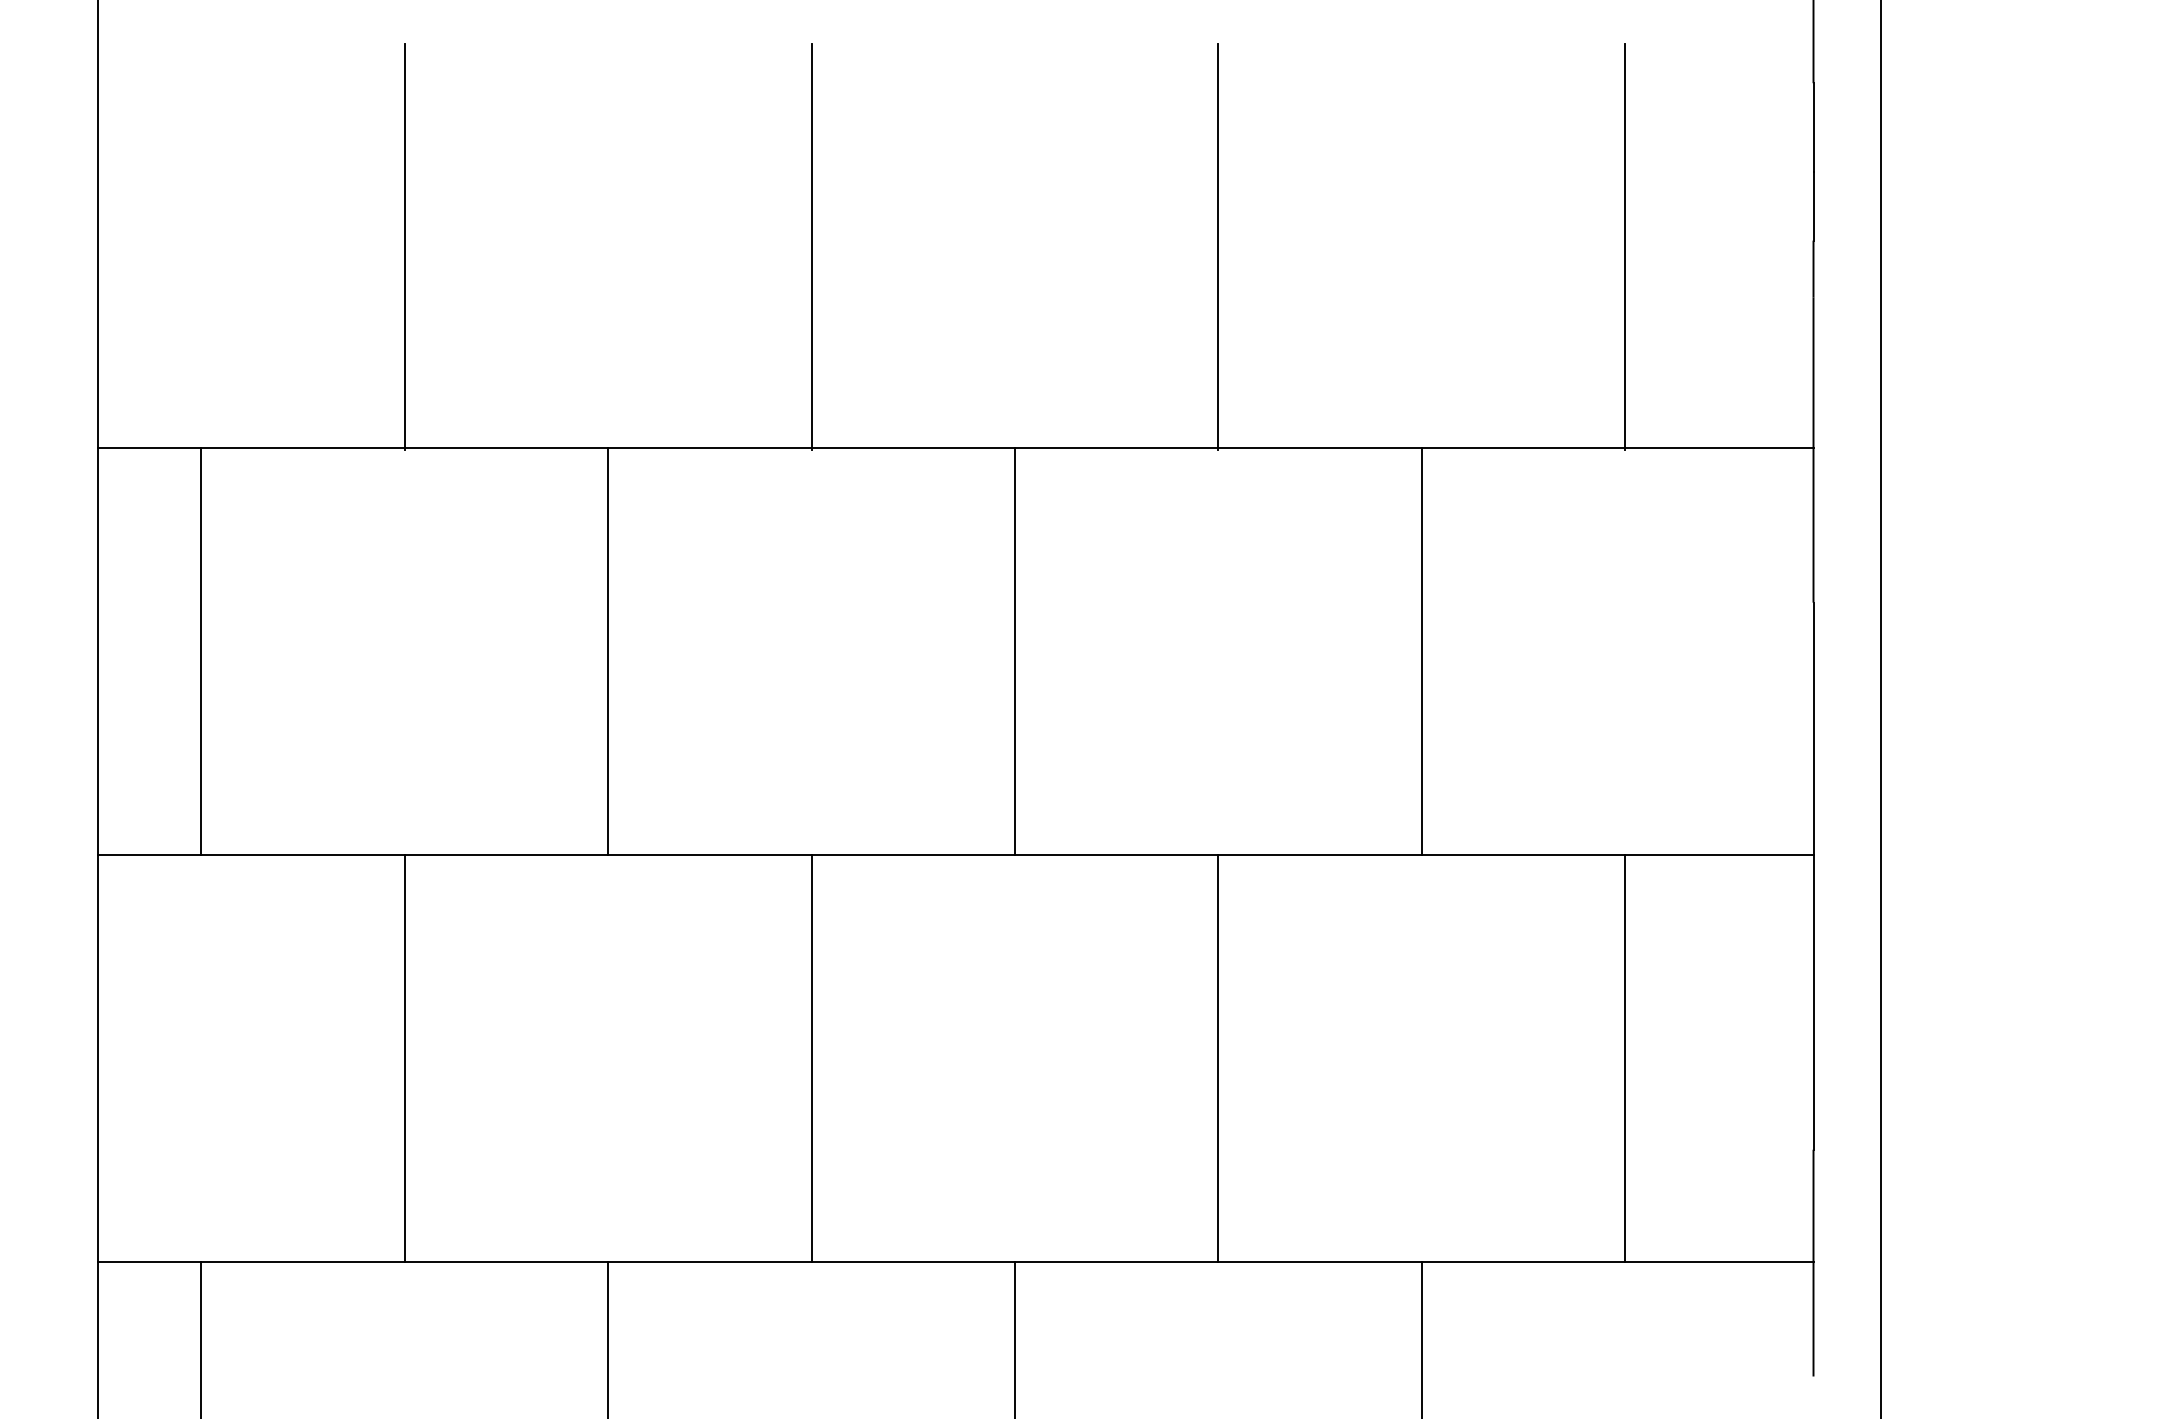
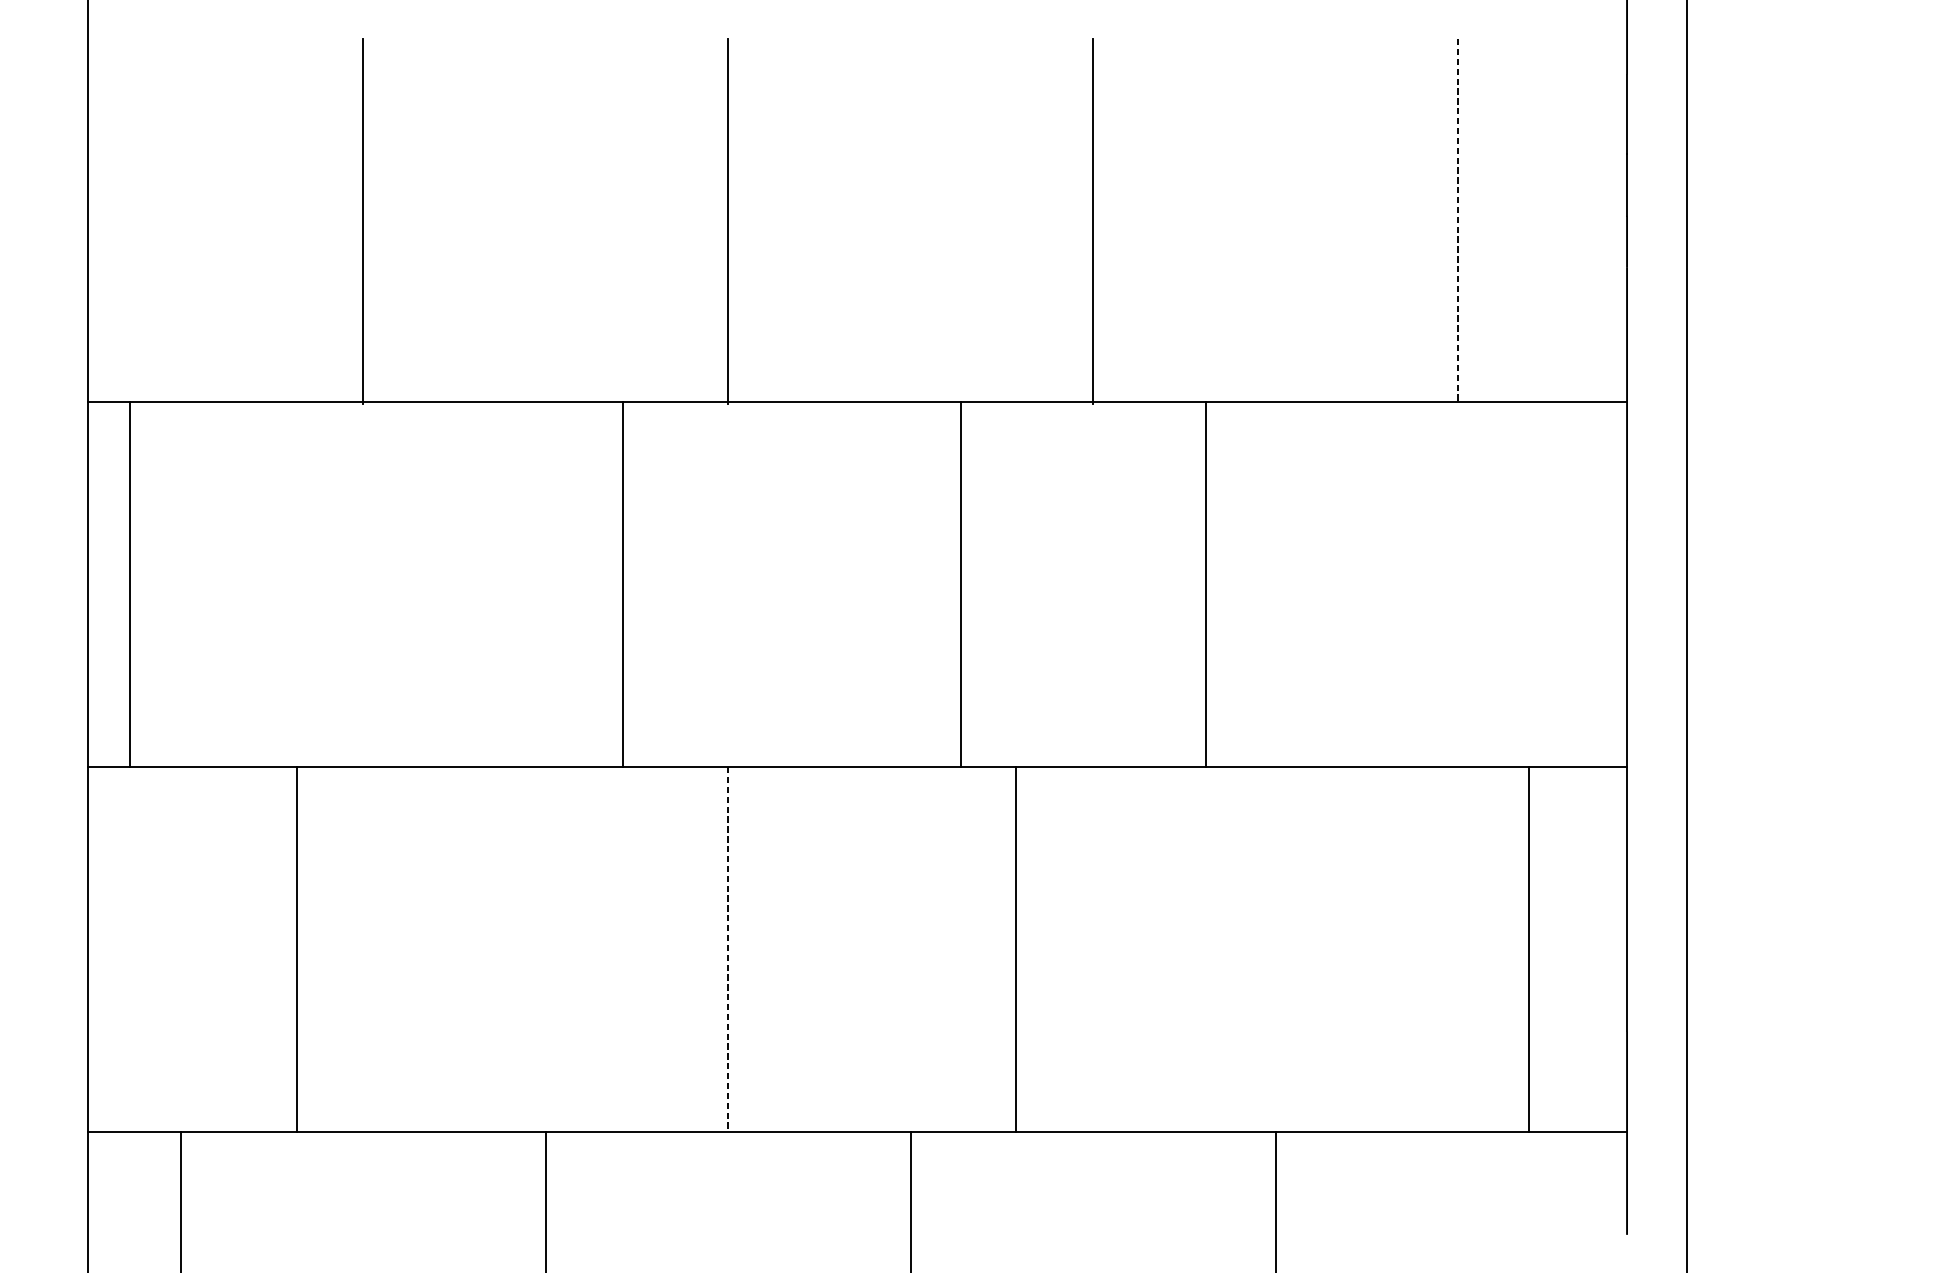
line: (1625, 247) -> (1458, 222), solid -> dashed
line: (201, 651) -> (129, 584), moved
line: (608, 651) -> (623, 584), moved
line: (1014, 651) -> (960, 584), moved
line: (1421, 651) -> (1205, 584), moved
line: (404, 1058) -> (296, 949), moved
line: (1218, 1058) -> (1016, 949), moved
line: (1625, 1058) -> (1529, 949), moved
line: (811, 1059) -> (728, 950), solid -> dashed

